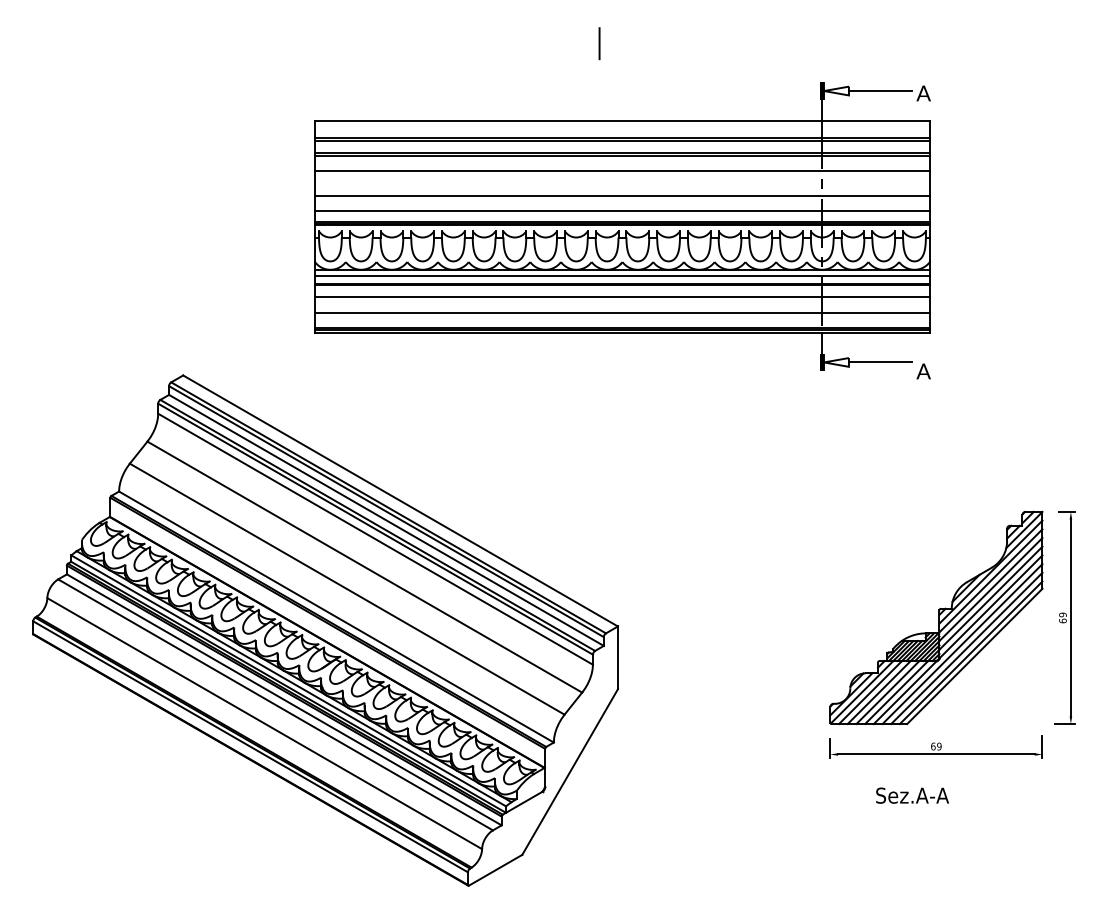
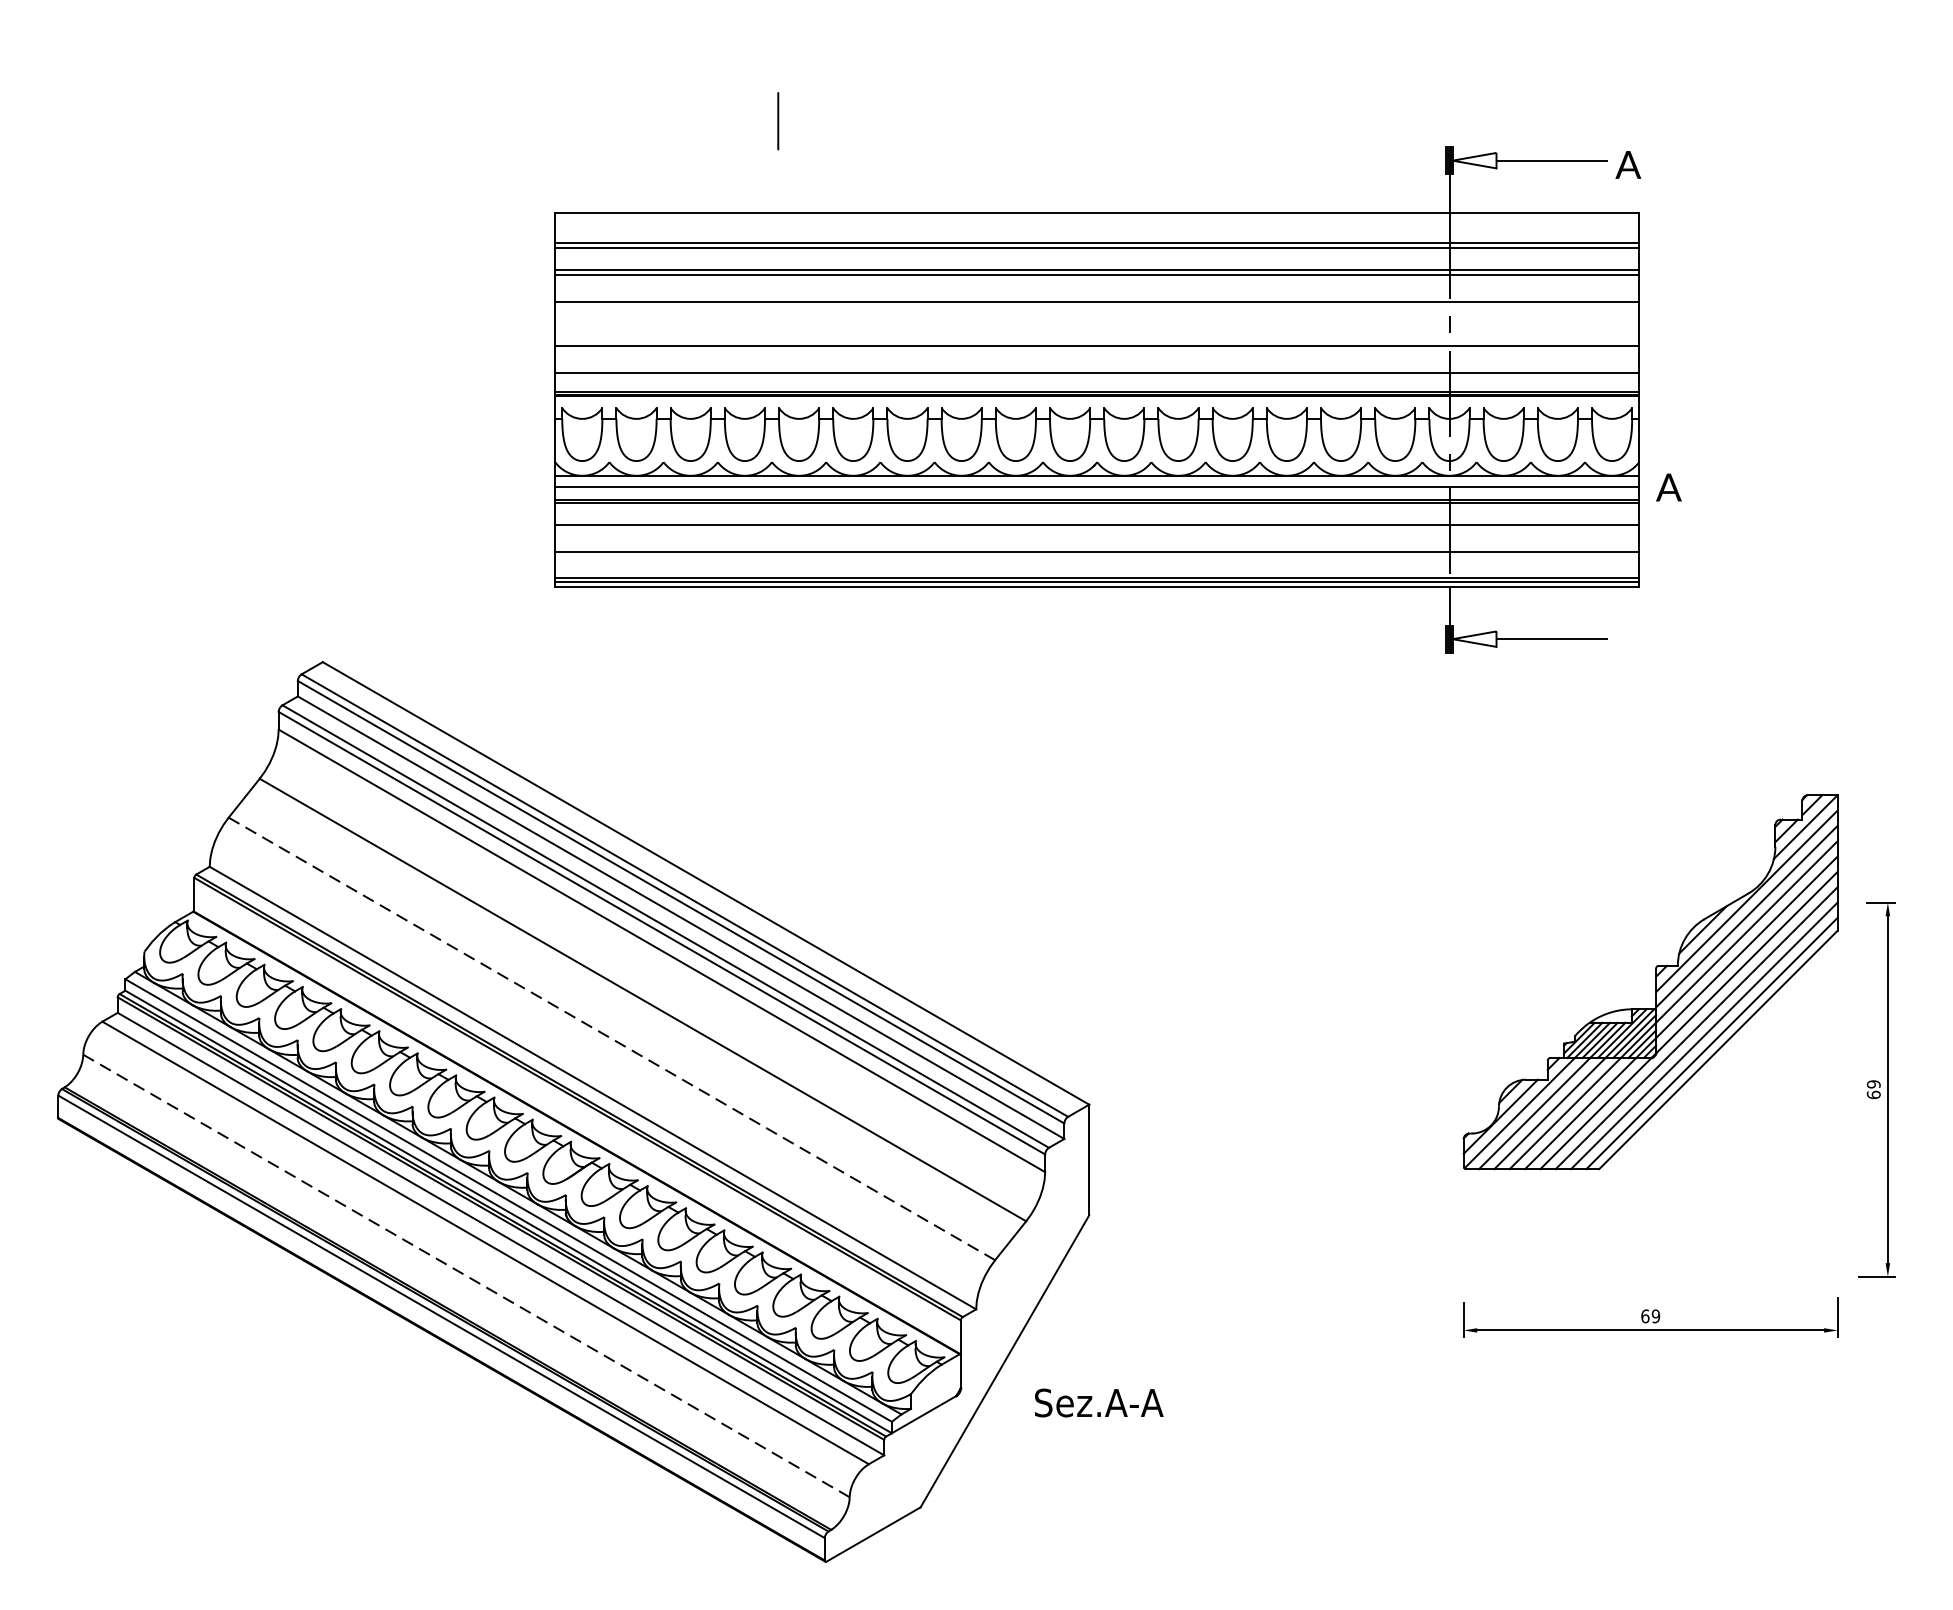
line: (599, 43) -> (778, 120), moved
text: (923, 371) -> (1668, 487), moved
line: (347, 589) -> (612, 1039), solid -> dashed
part: (936, 617) -> (1650, 981), moved
line: (264, 723) -> (466, 1275), solid -> dashed
text: (912, 795) -> (1099, 1402), moved

